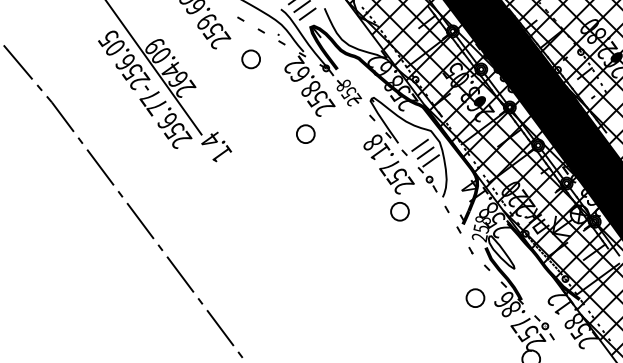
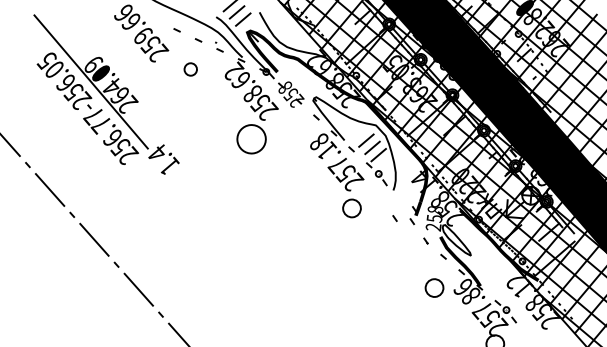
circle: (250, 59) -> (190, 69), size x0.7
circle: (305, 134) -> (251, 139), size x1.6
line: (446, 209) -> (394, 218), moved

